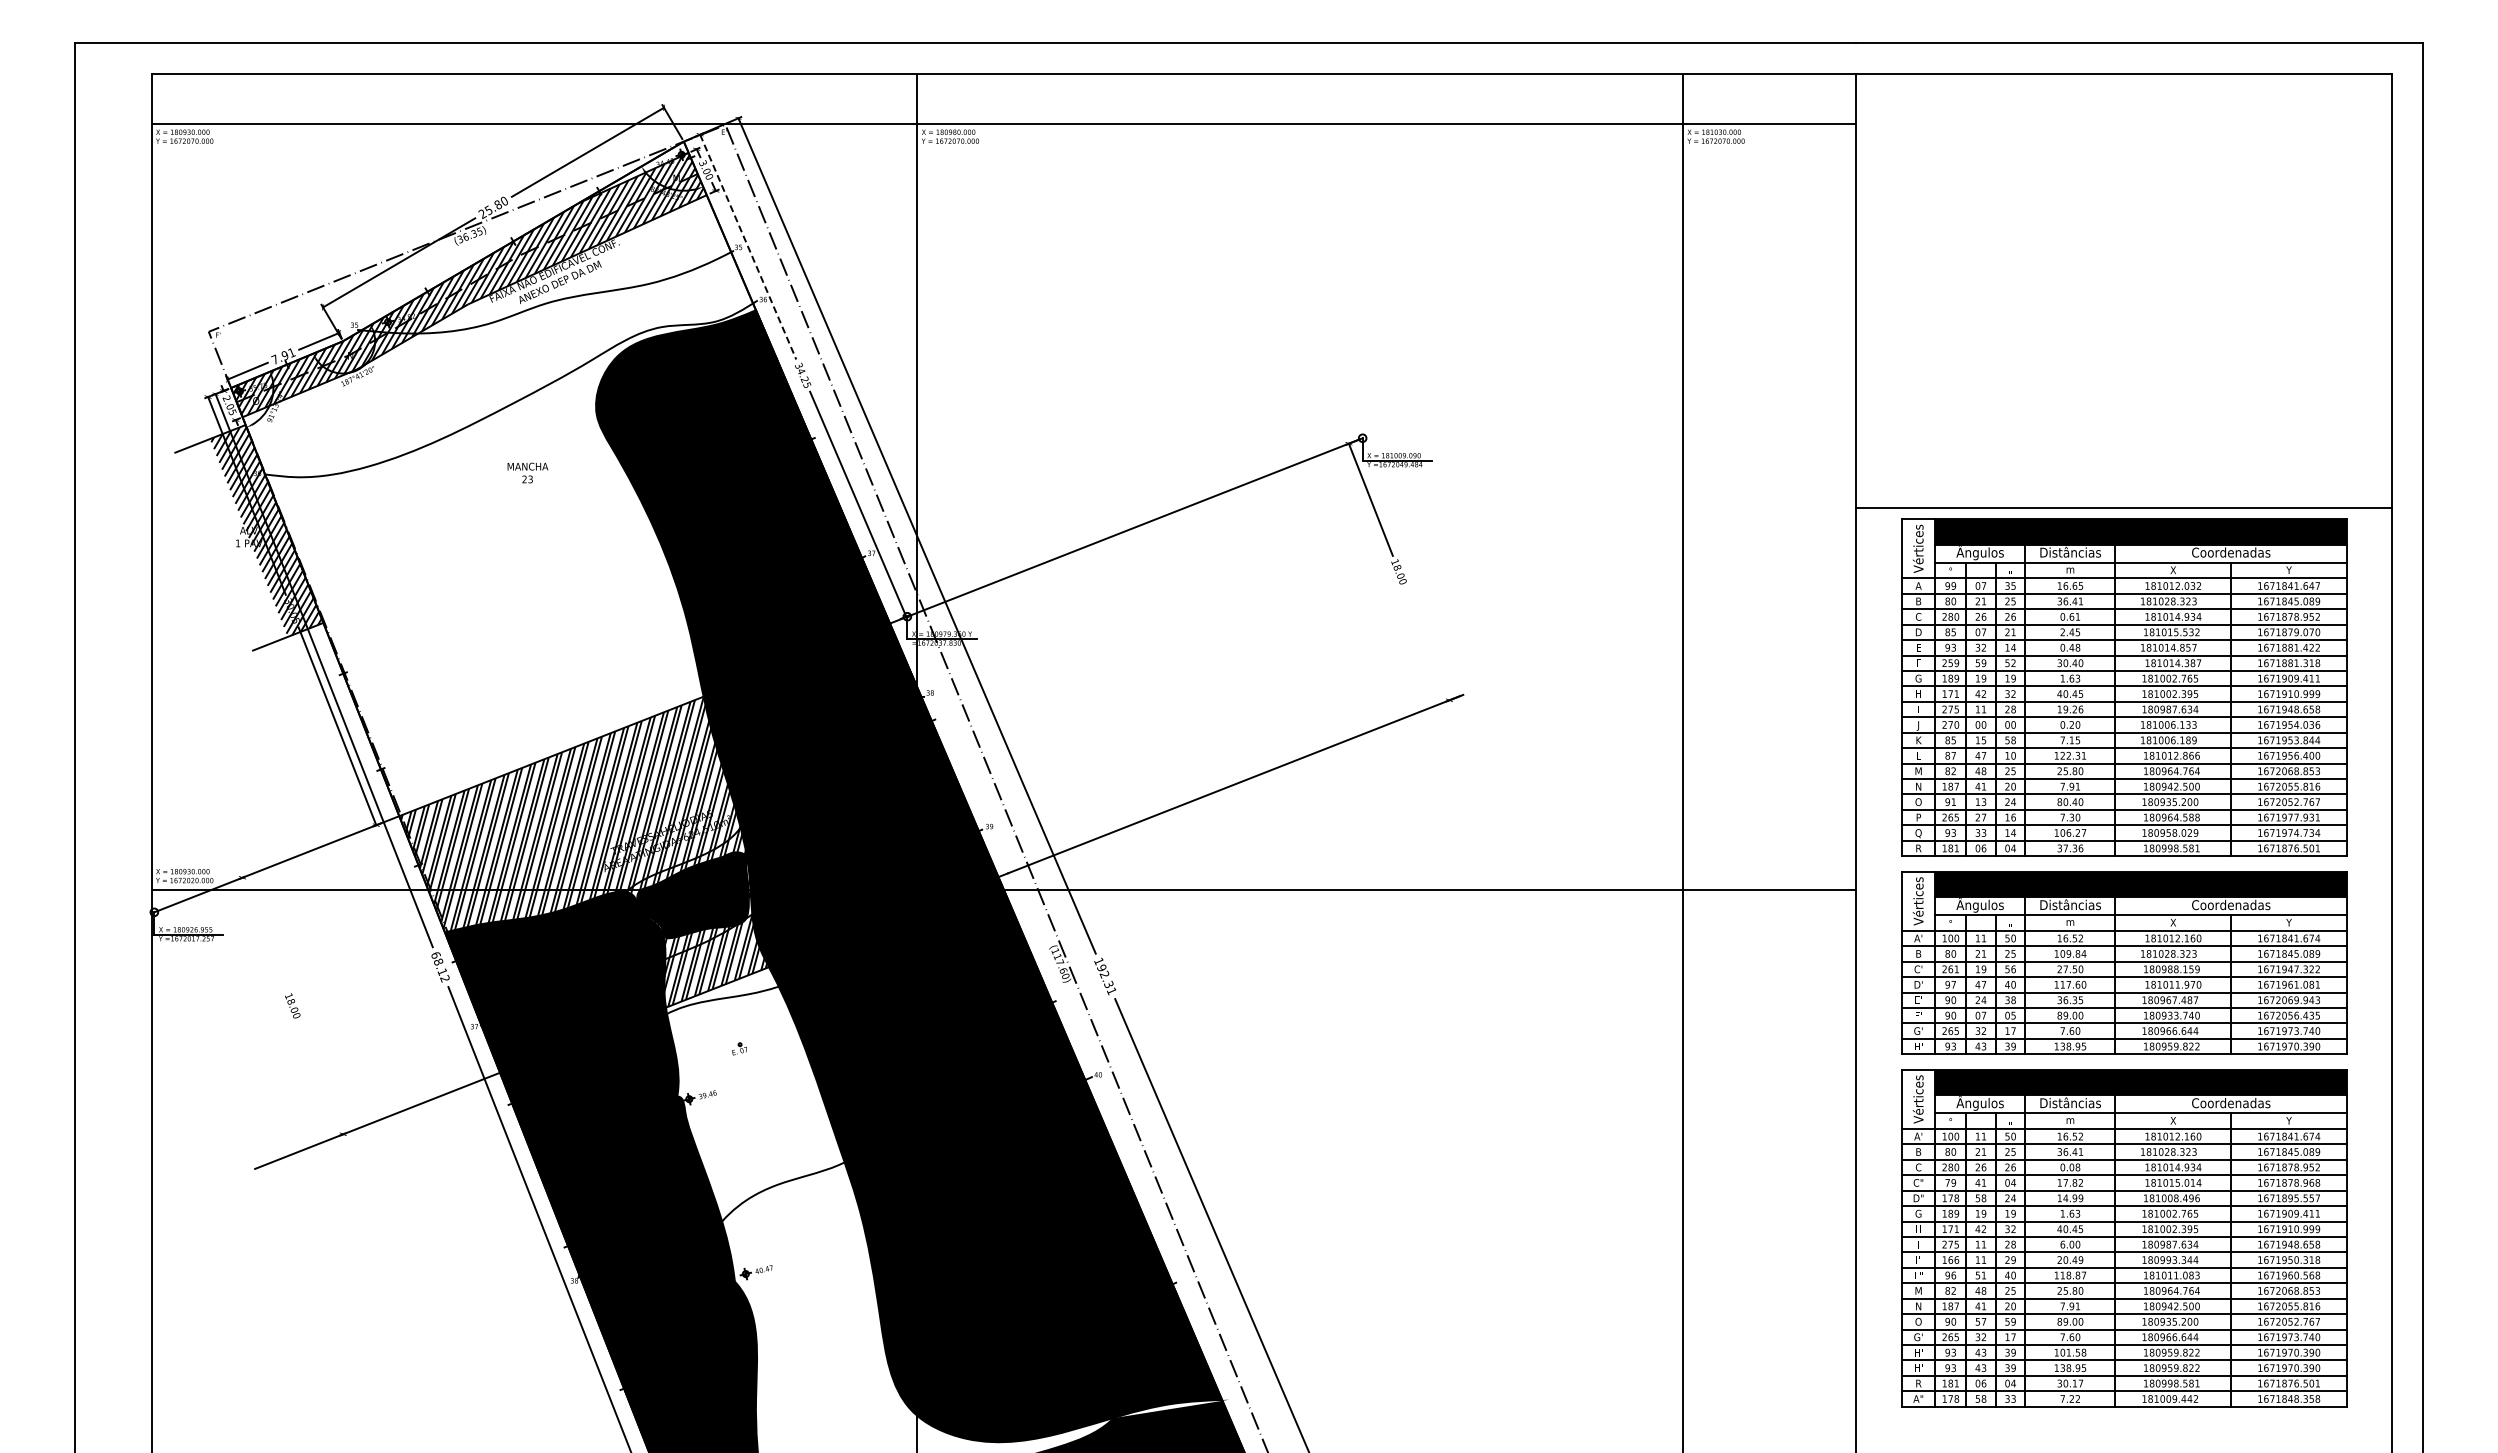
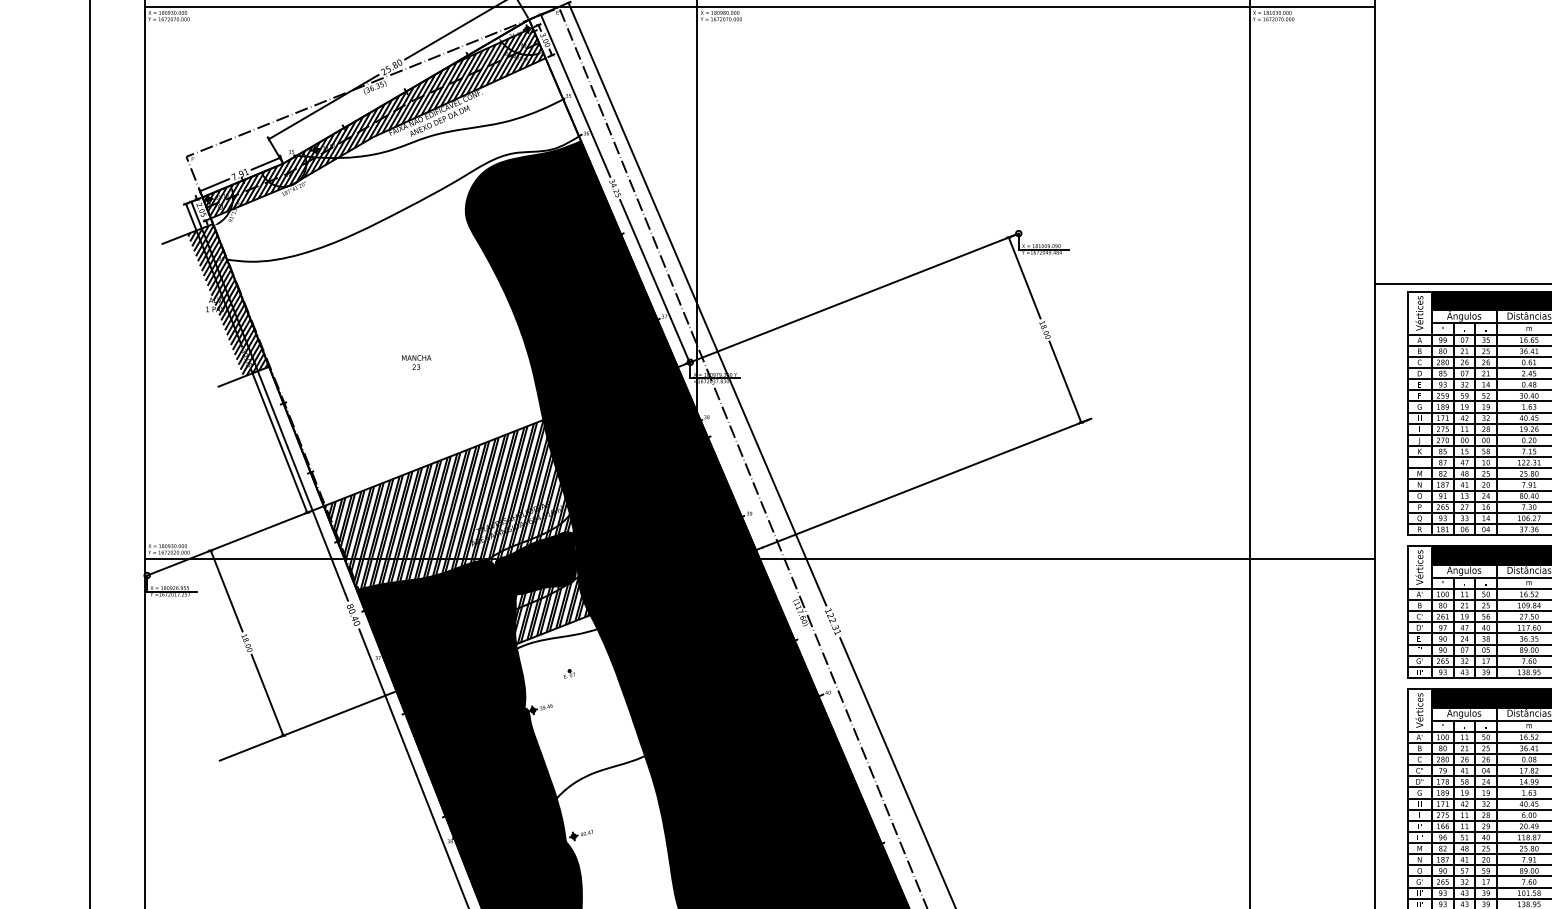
line: (748, 247) -> (575, 96), dashed -> solid
text: (527, 472) -> (416, 362), moved
line: (1427, 644) -> (1065, 382), added
line: (264, 933) -> (226, 590), added
text: (440, 967) -> (353, 615), 68.12 -> 80.40
text: (1100, 967) -> (829, 615), 192.31 -> 122.31
line: (321, 1078) -> (267, 695), added

